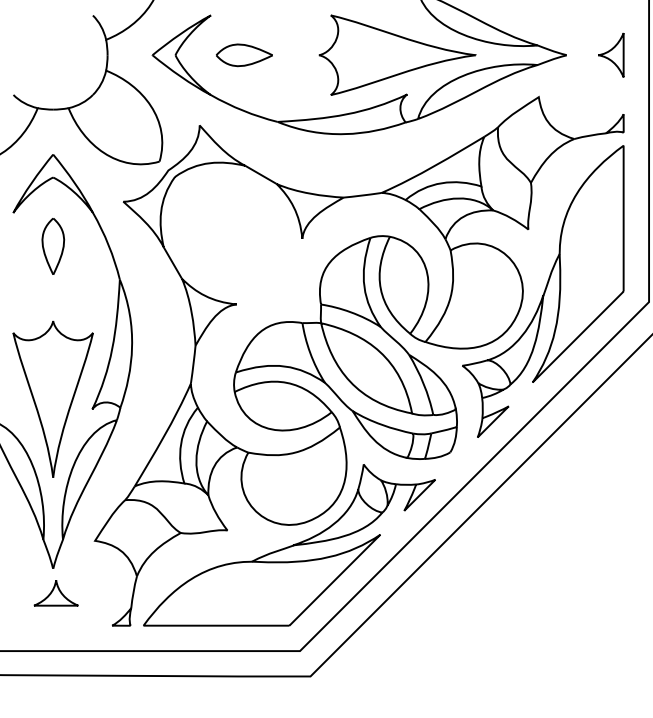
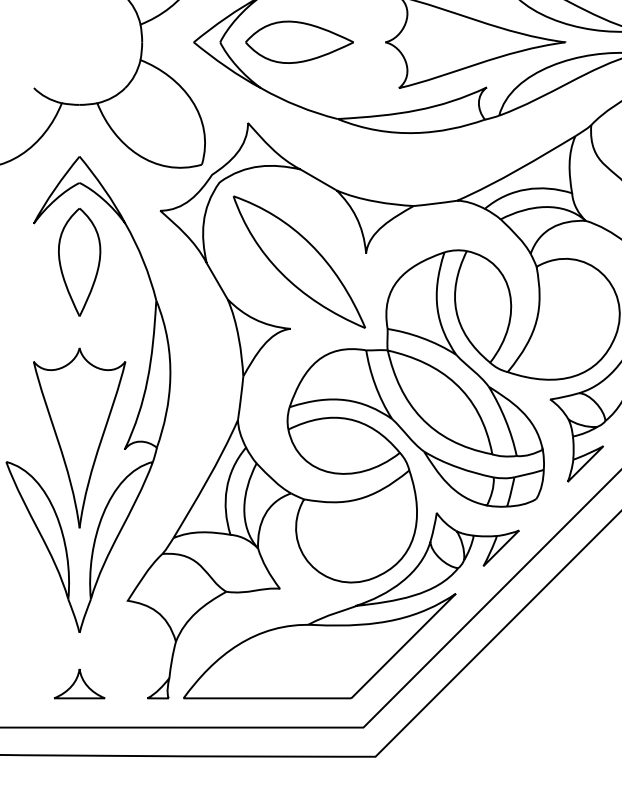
part: (244, 55) -> (299, 42), size x1.67
part: (53, 246) -> (79, 262), size x1.67
part: (244, 246) -> (299, 262), added
part: (55, 593) -> (78, 684), moved

